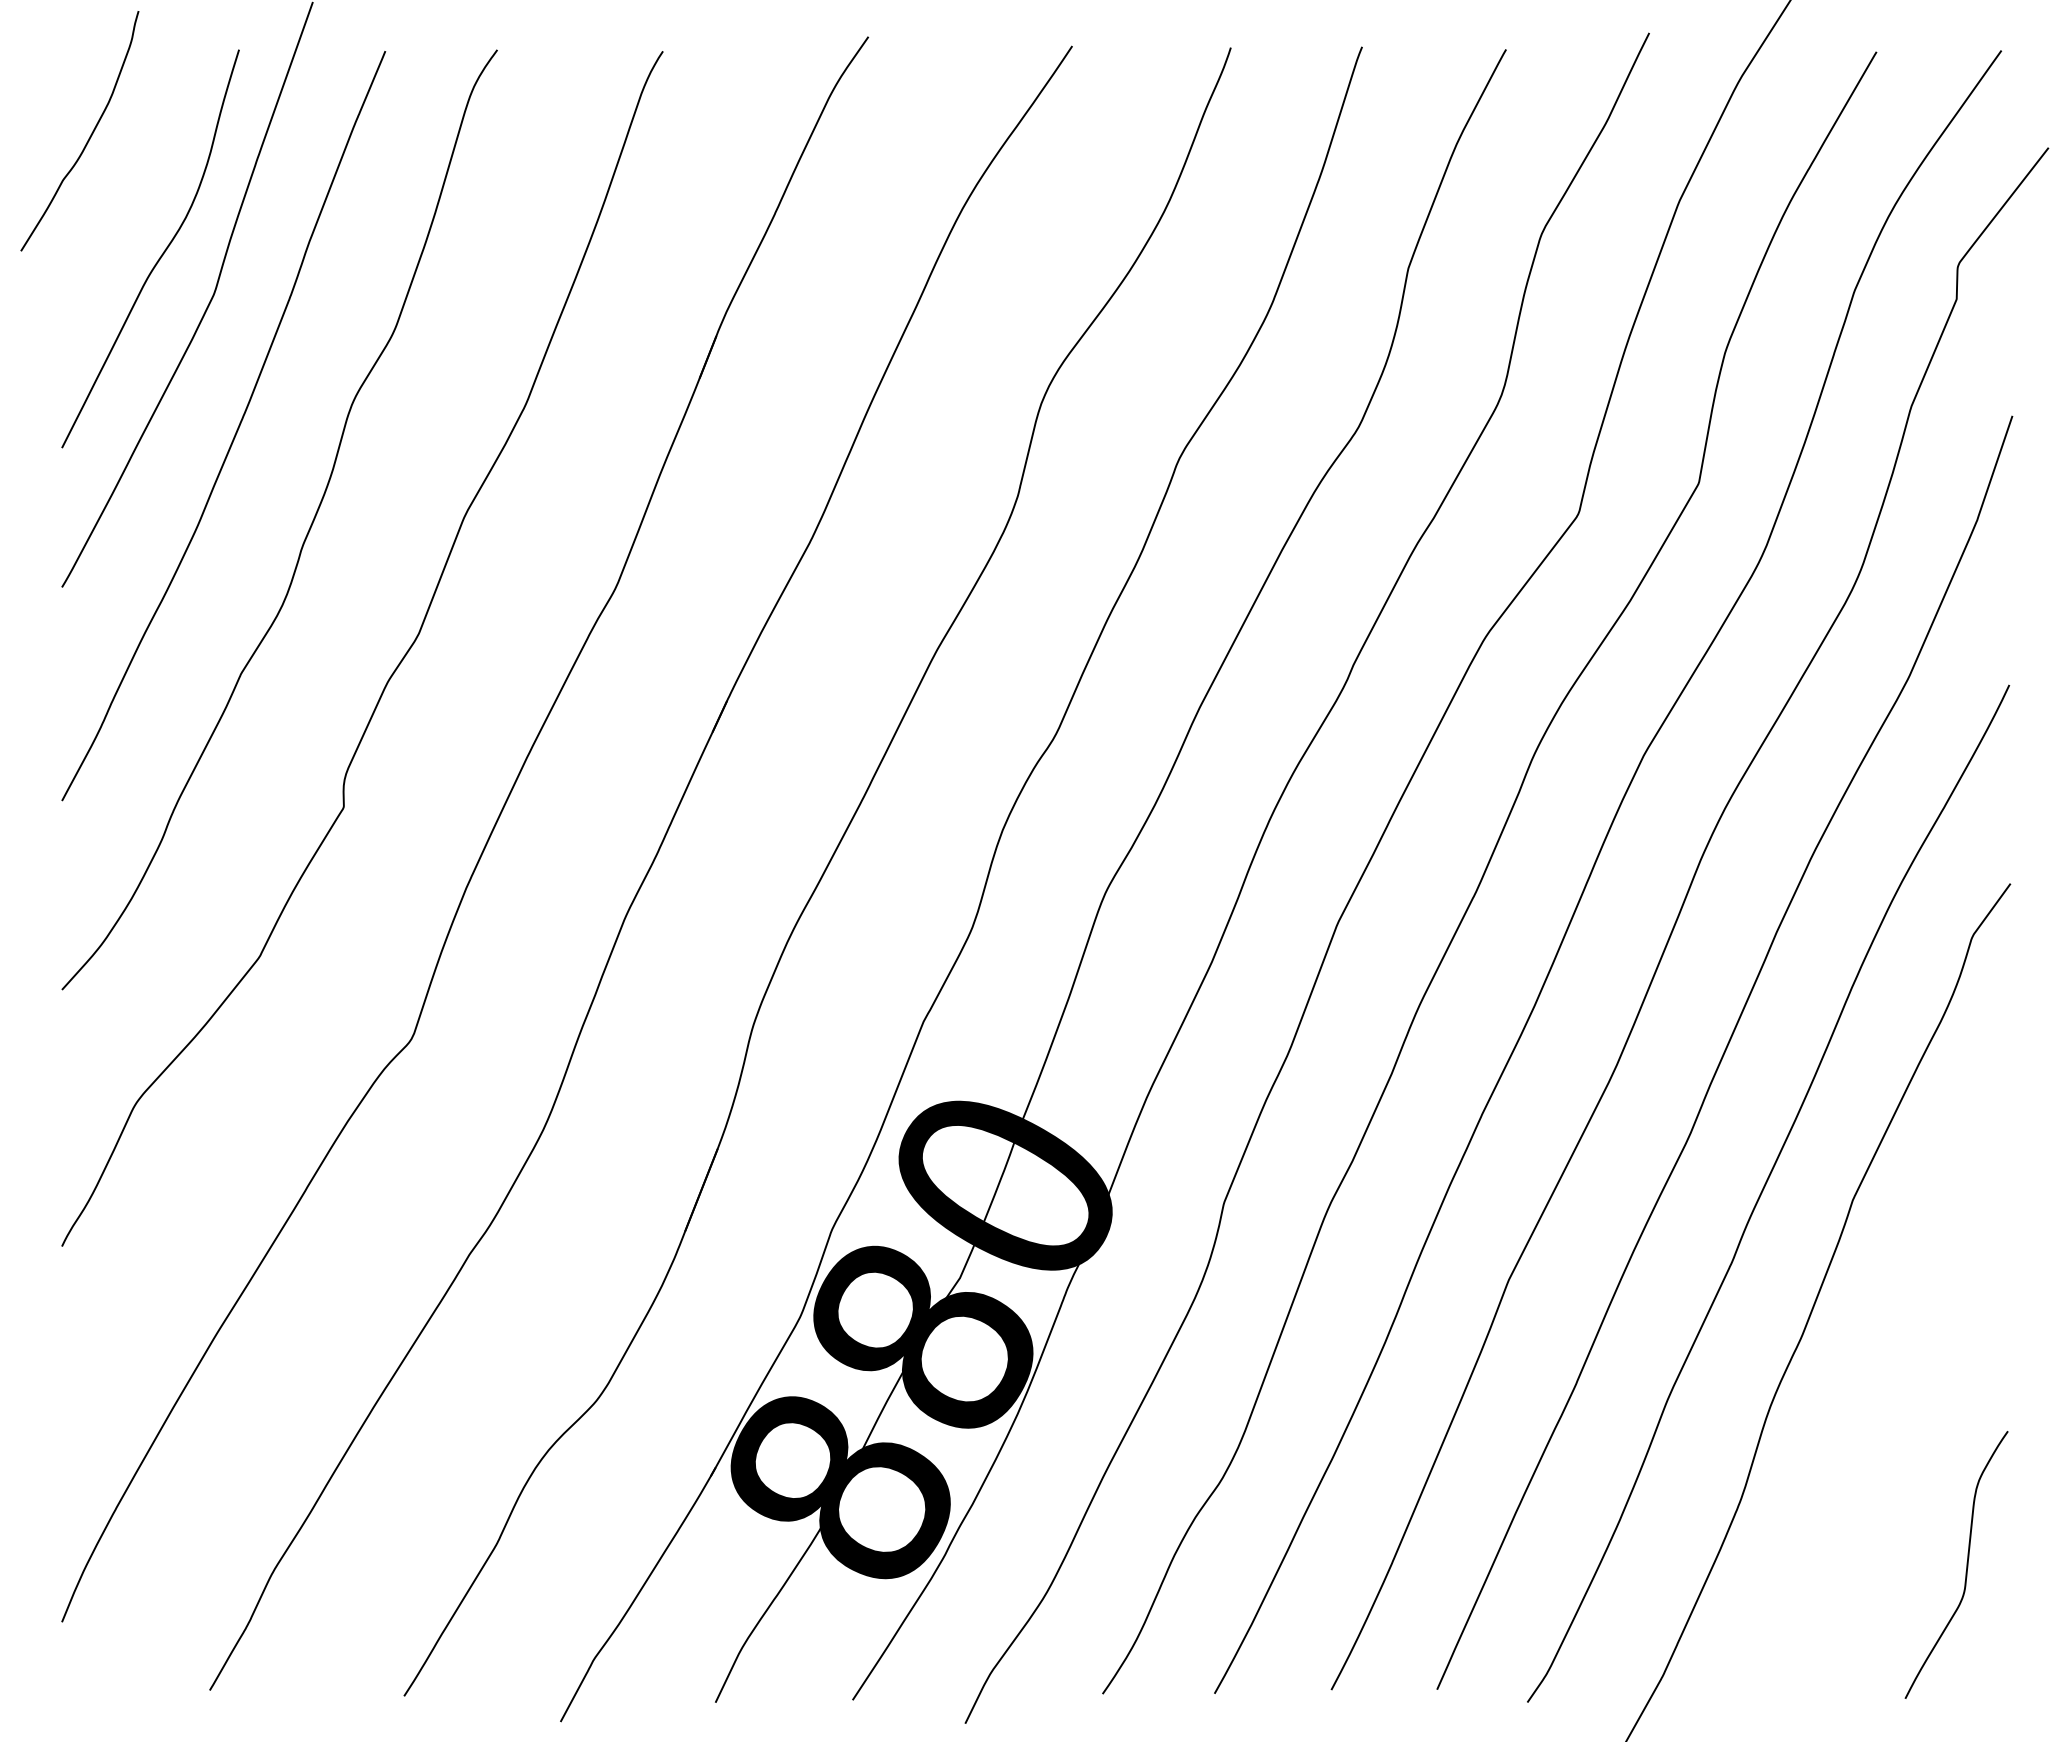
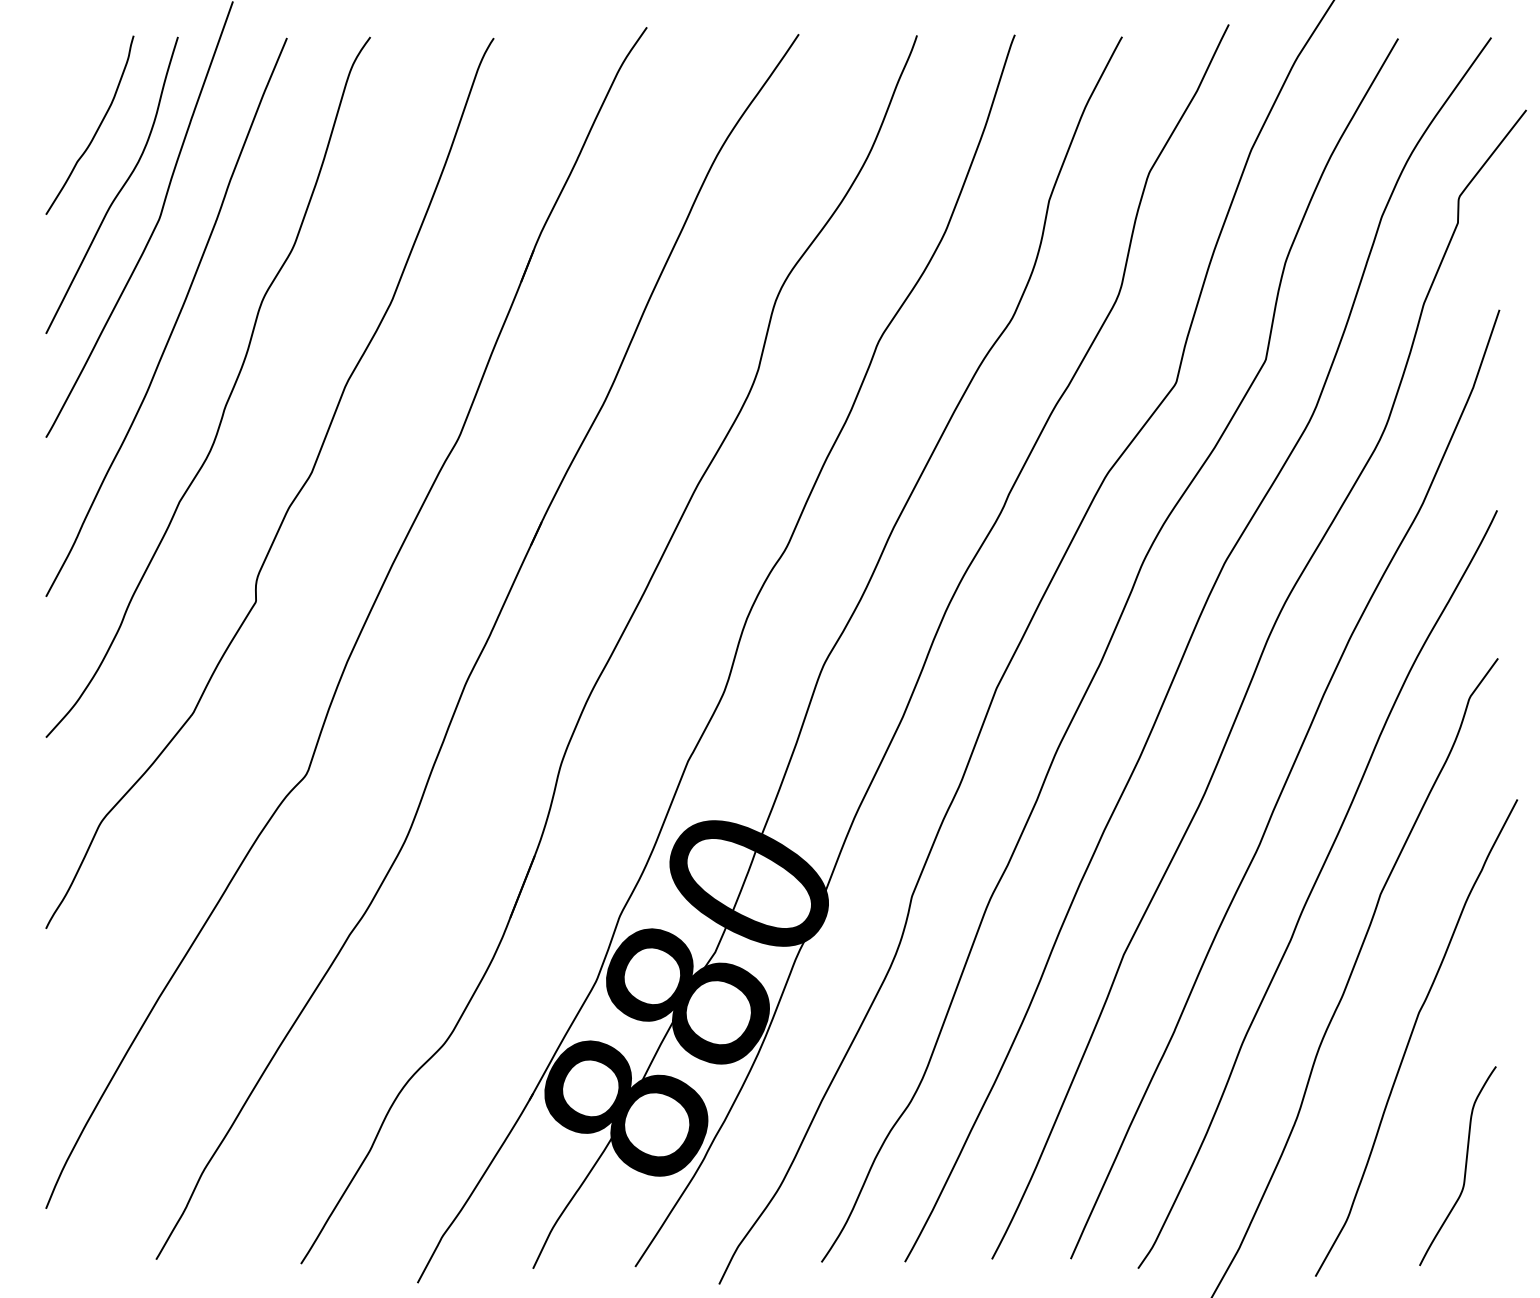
curve: (89, 136) -> (97, 129), moved
curve: (1894, 1390) -> (1411, 1036), added

